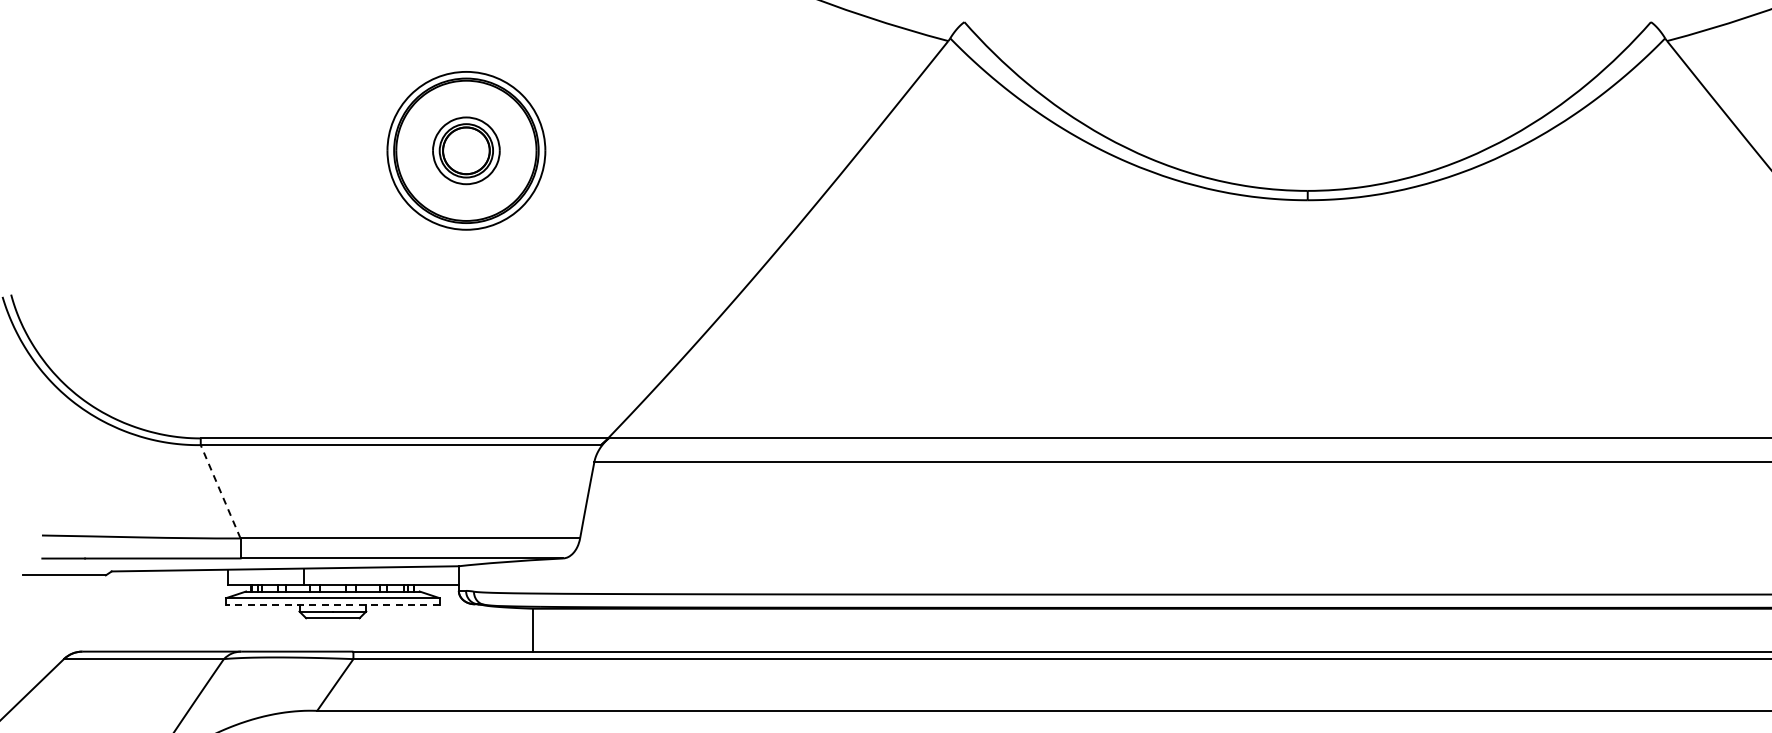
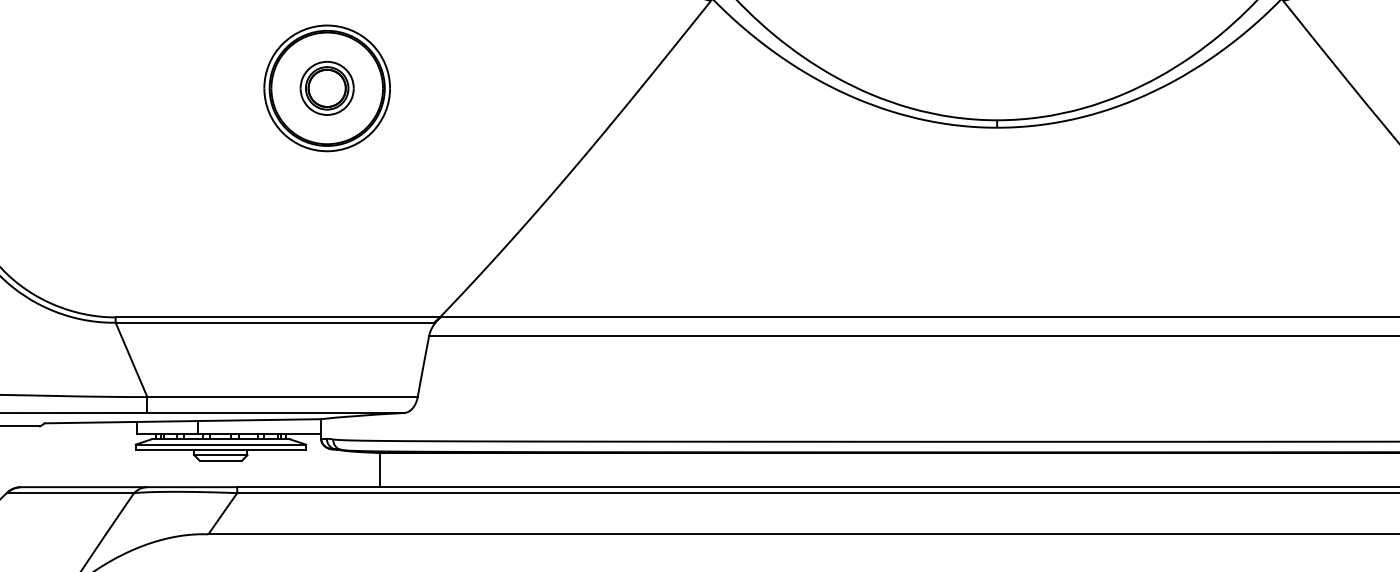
line: (220, 491) -> (131, 359), dashed -> solid
line: (332, 604) -> (220, 449), dashed -> solid

